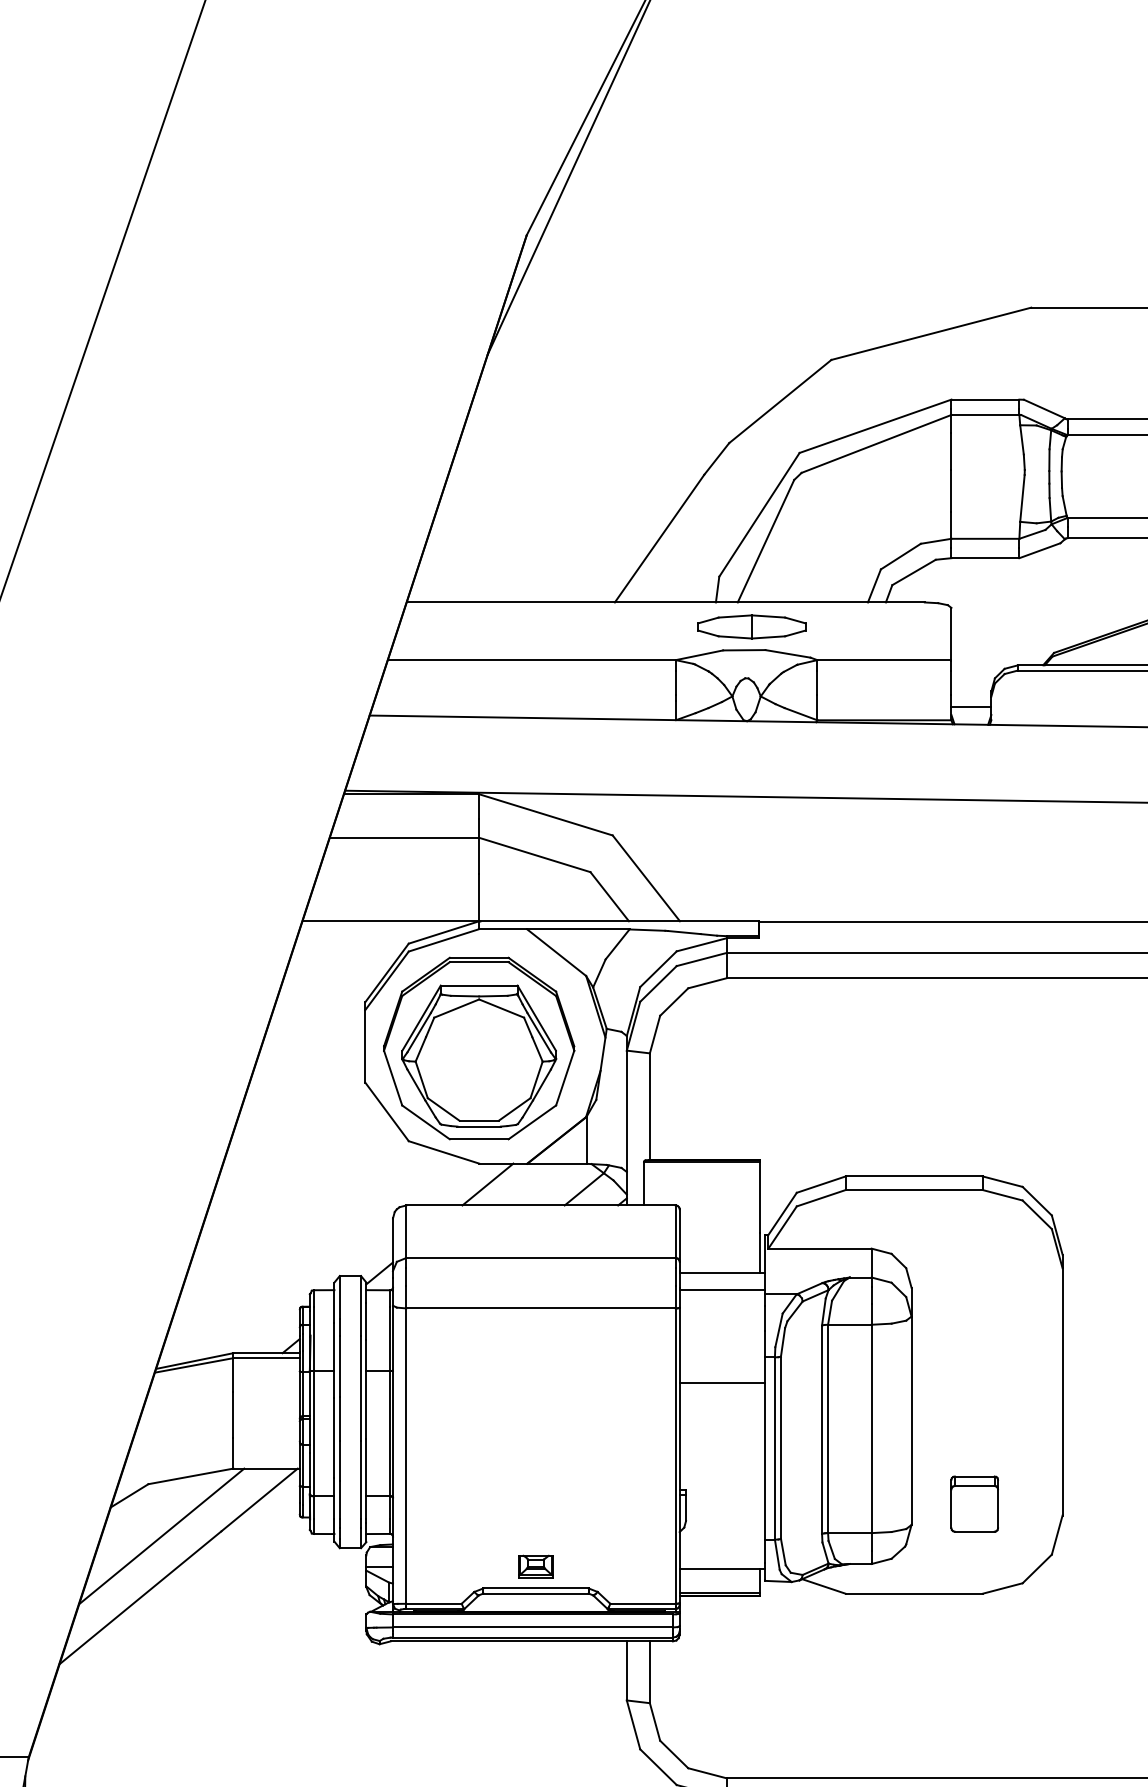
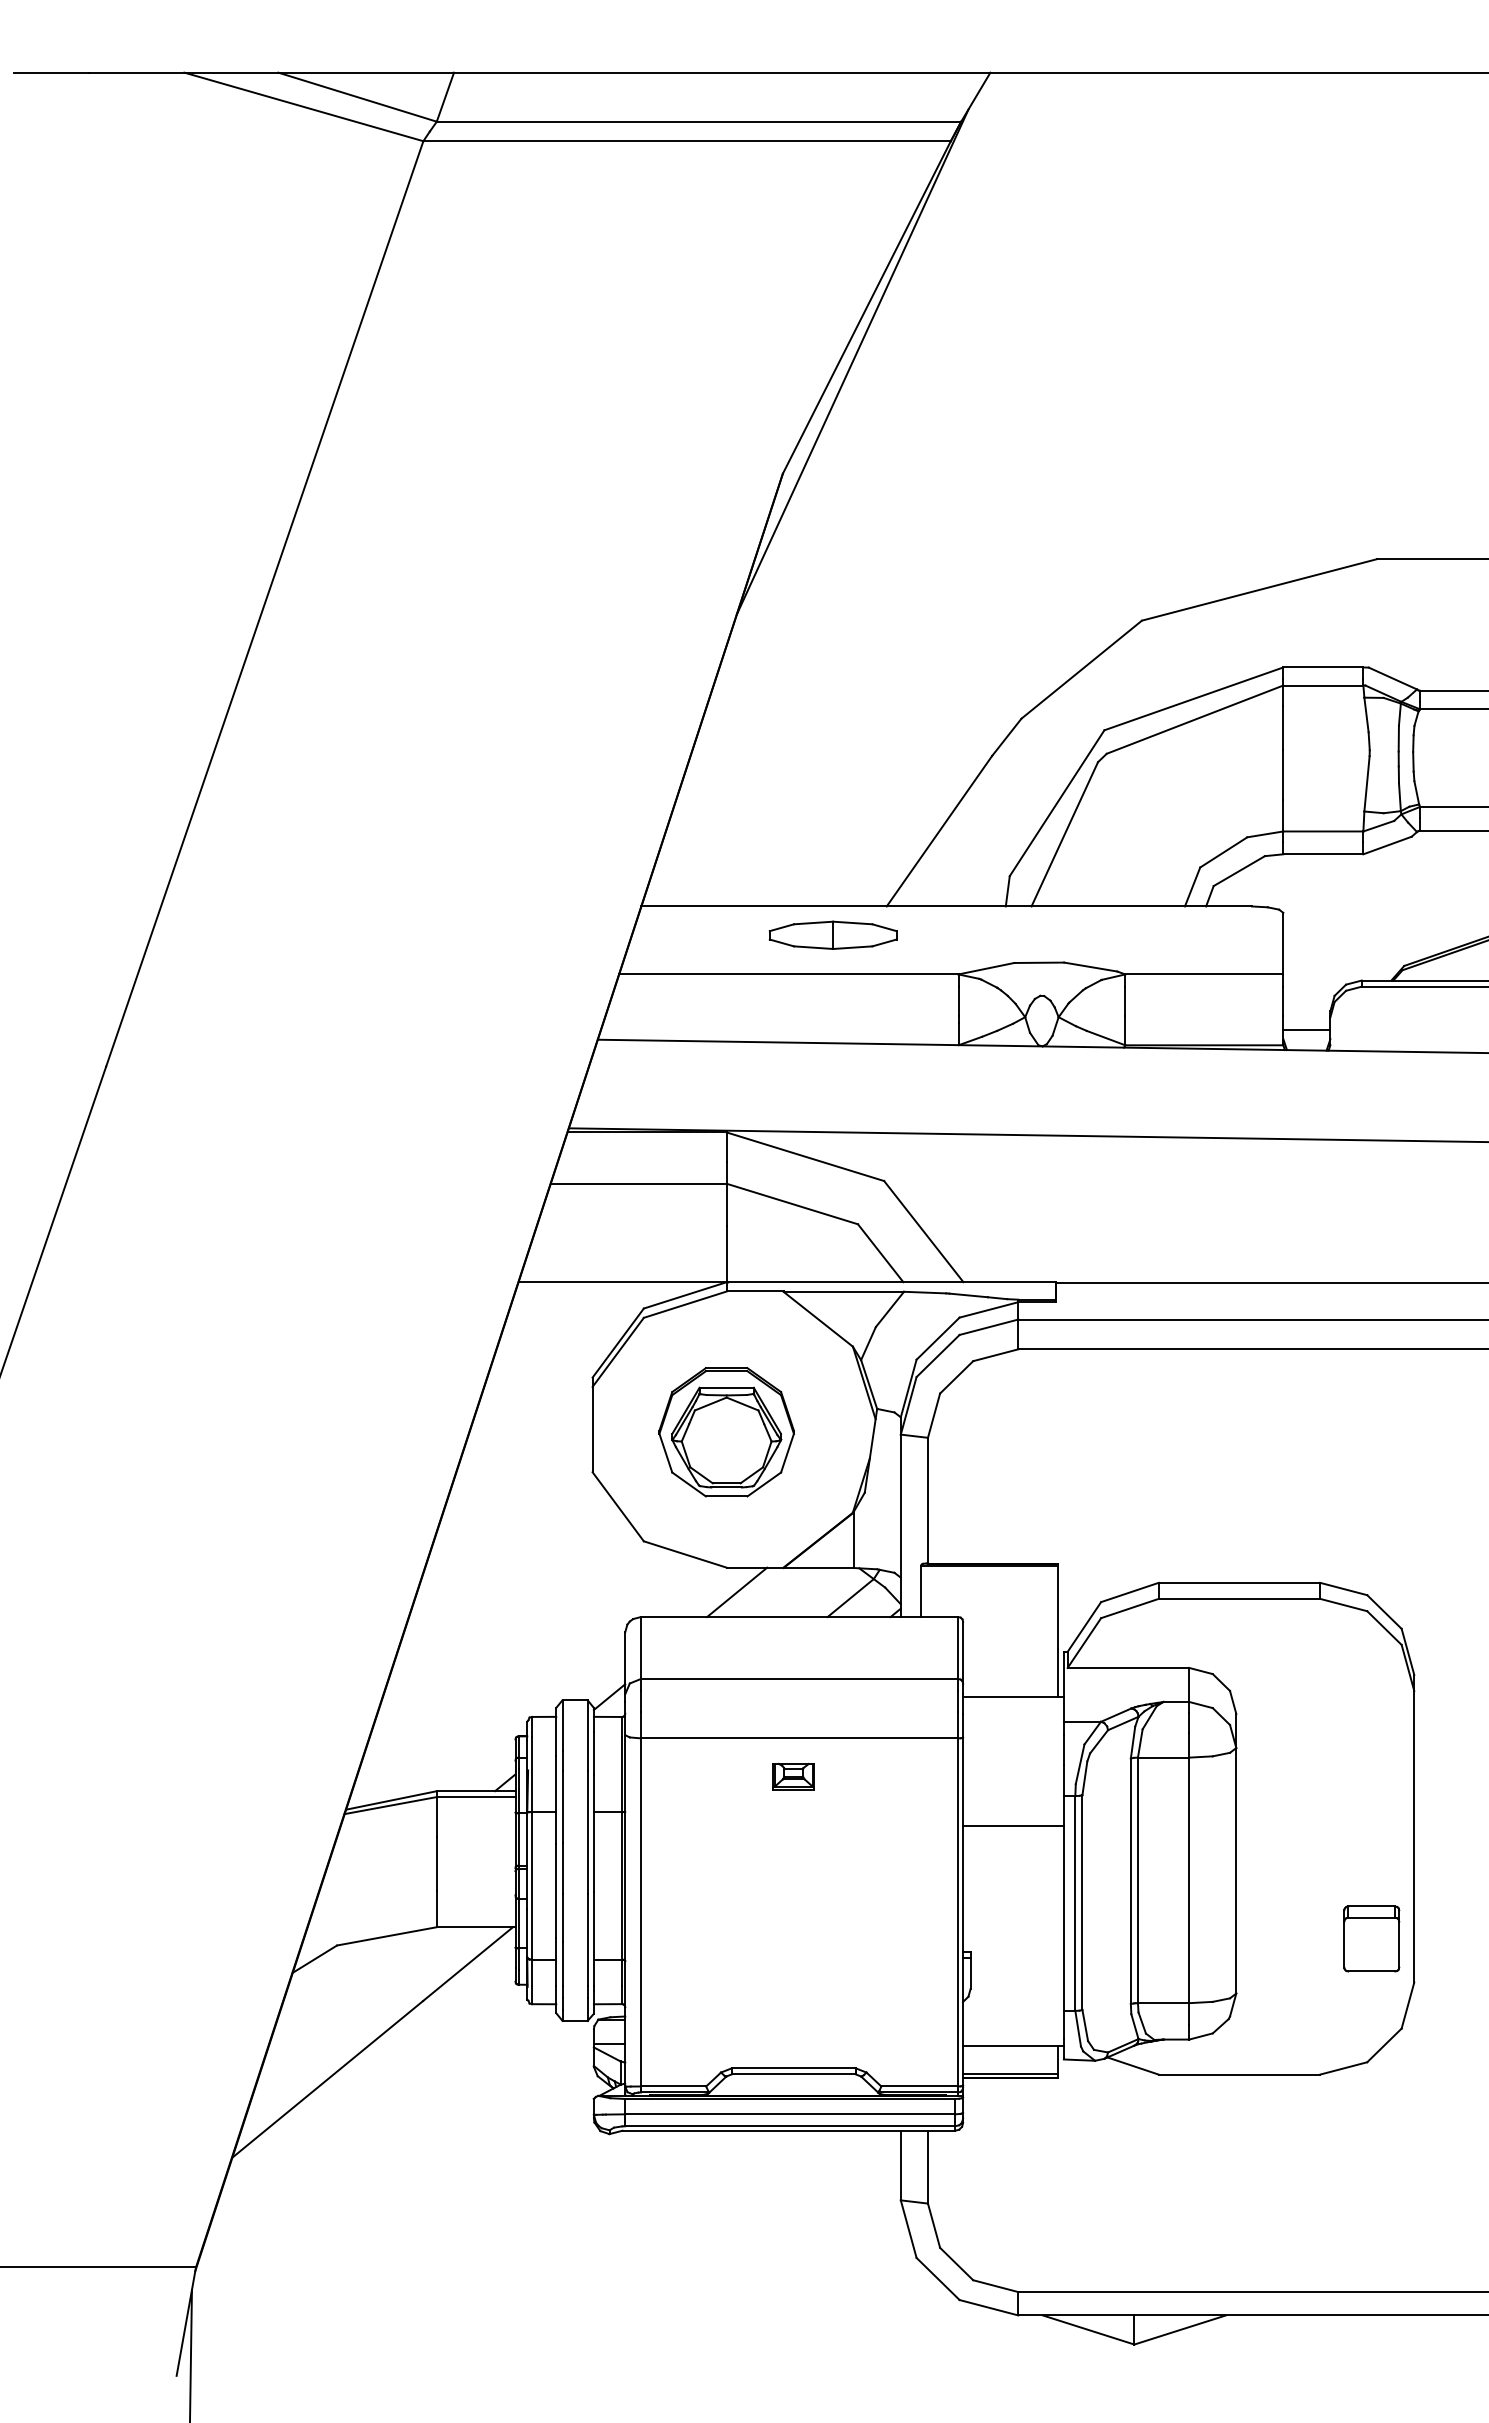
part: (751, 626) -> (832, 934), moved
part: (478, 1048) -> (726, 1432), size x0.6
line: (722, 1290) -> (1013, 1717), removed
part: (974, 1503) -> (1371, 1938), moved
line: (161, 1535) -> (352, 2006), removed
part: (535, 1566) -> (793, 1776), moved

